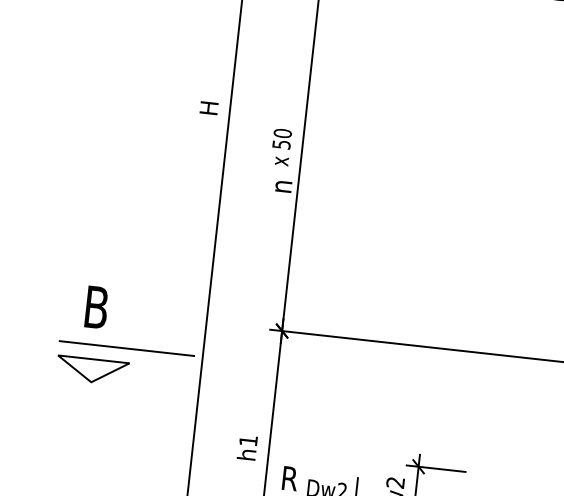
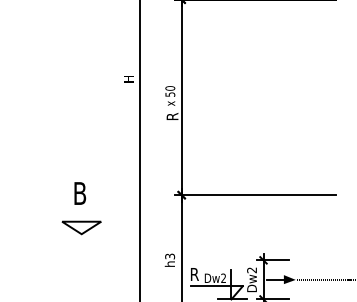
text: (281, 185) -> (172, 116), n -> R
line: (126, 347) -> (98, 213), removed
text: (249, 440) -> (170, 256), h1 -> h3

